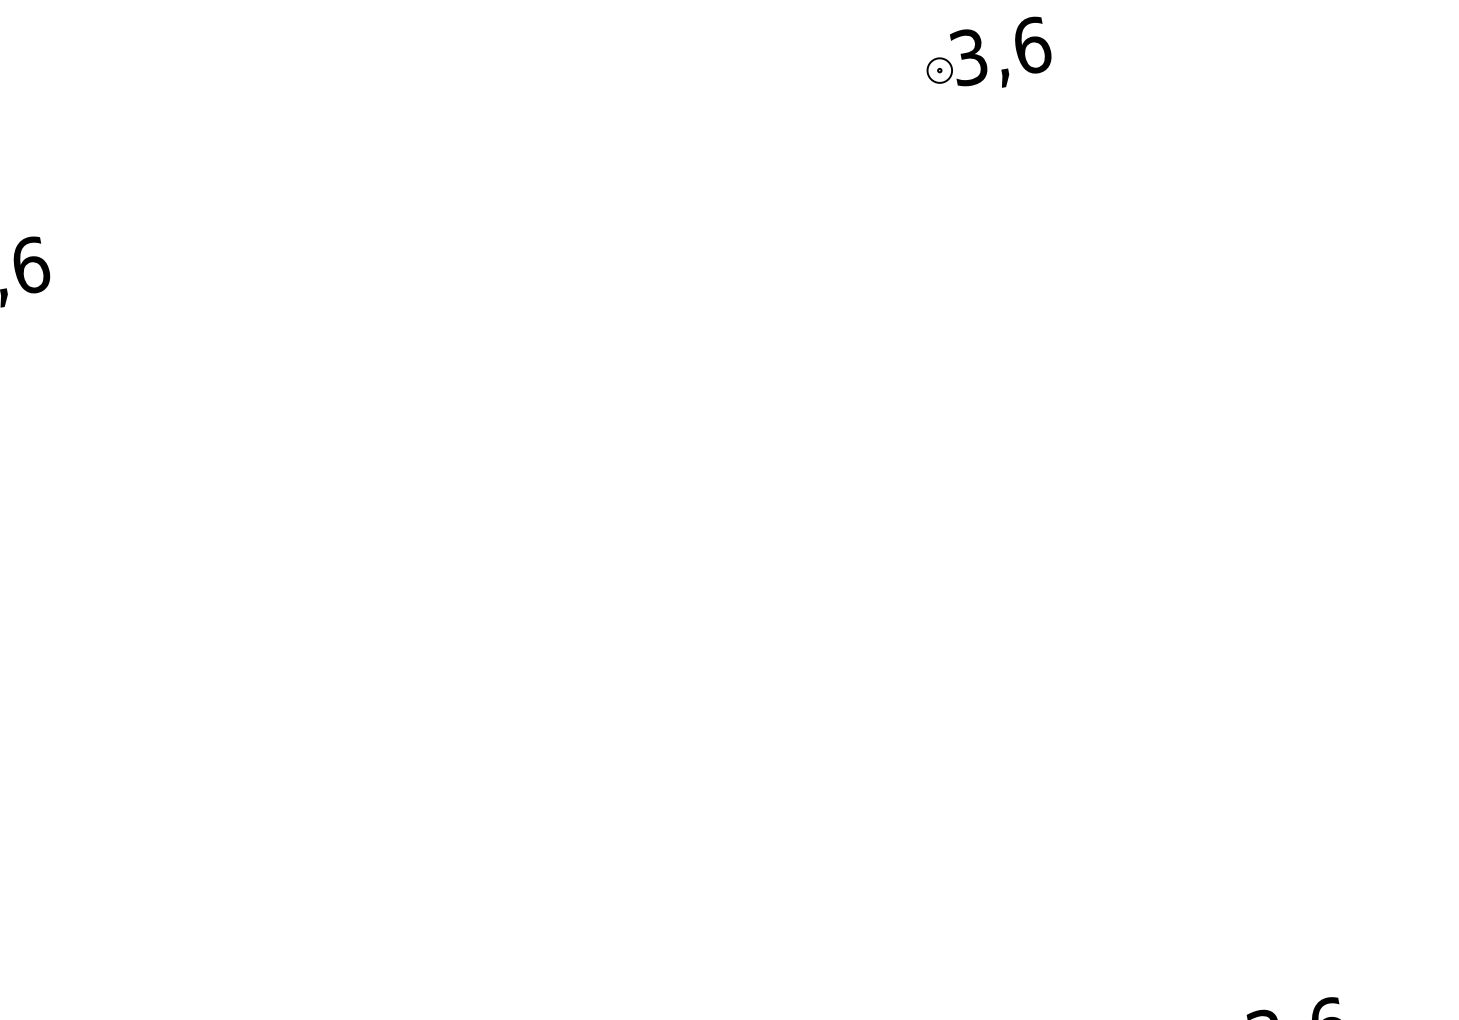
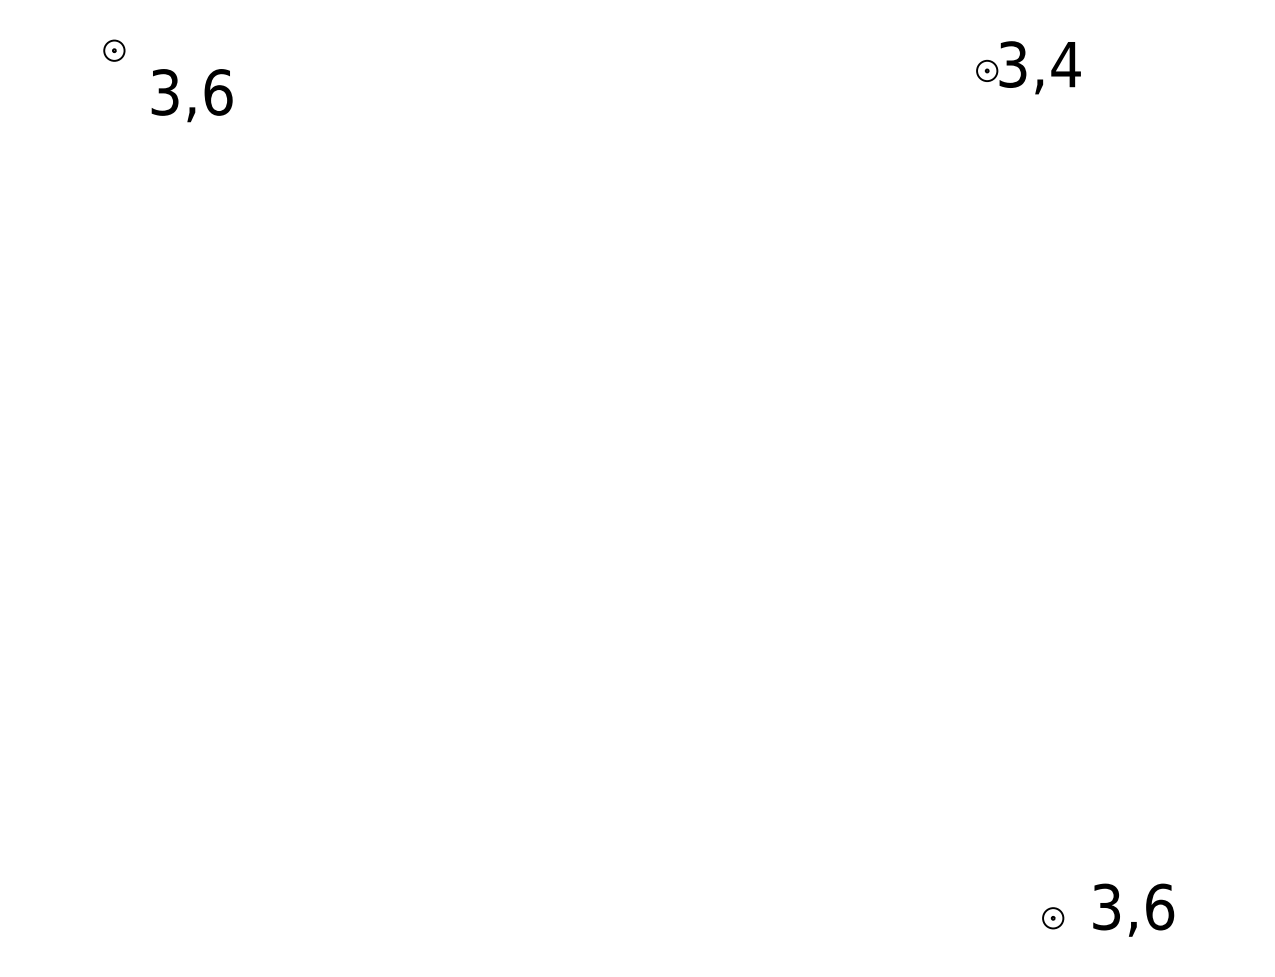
text: (1031, 45) -> (1065, 64), 3,6 -> 3,4

